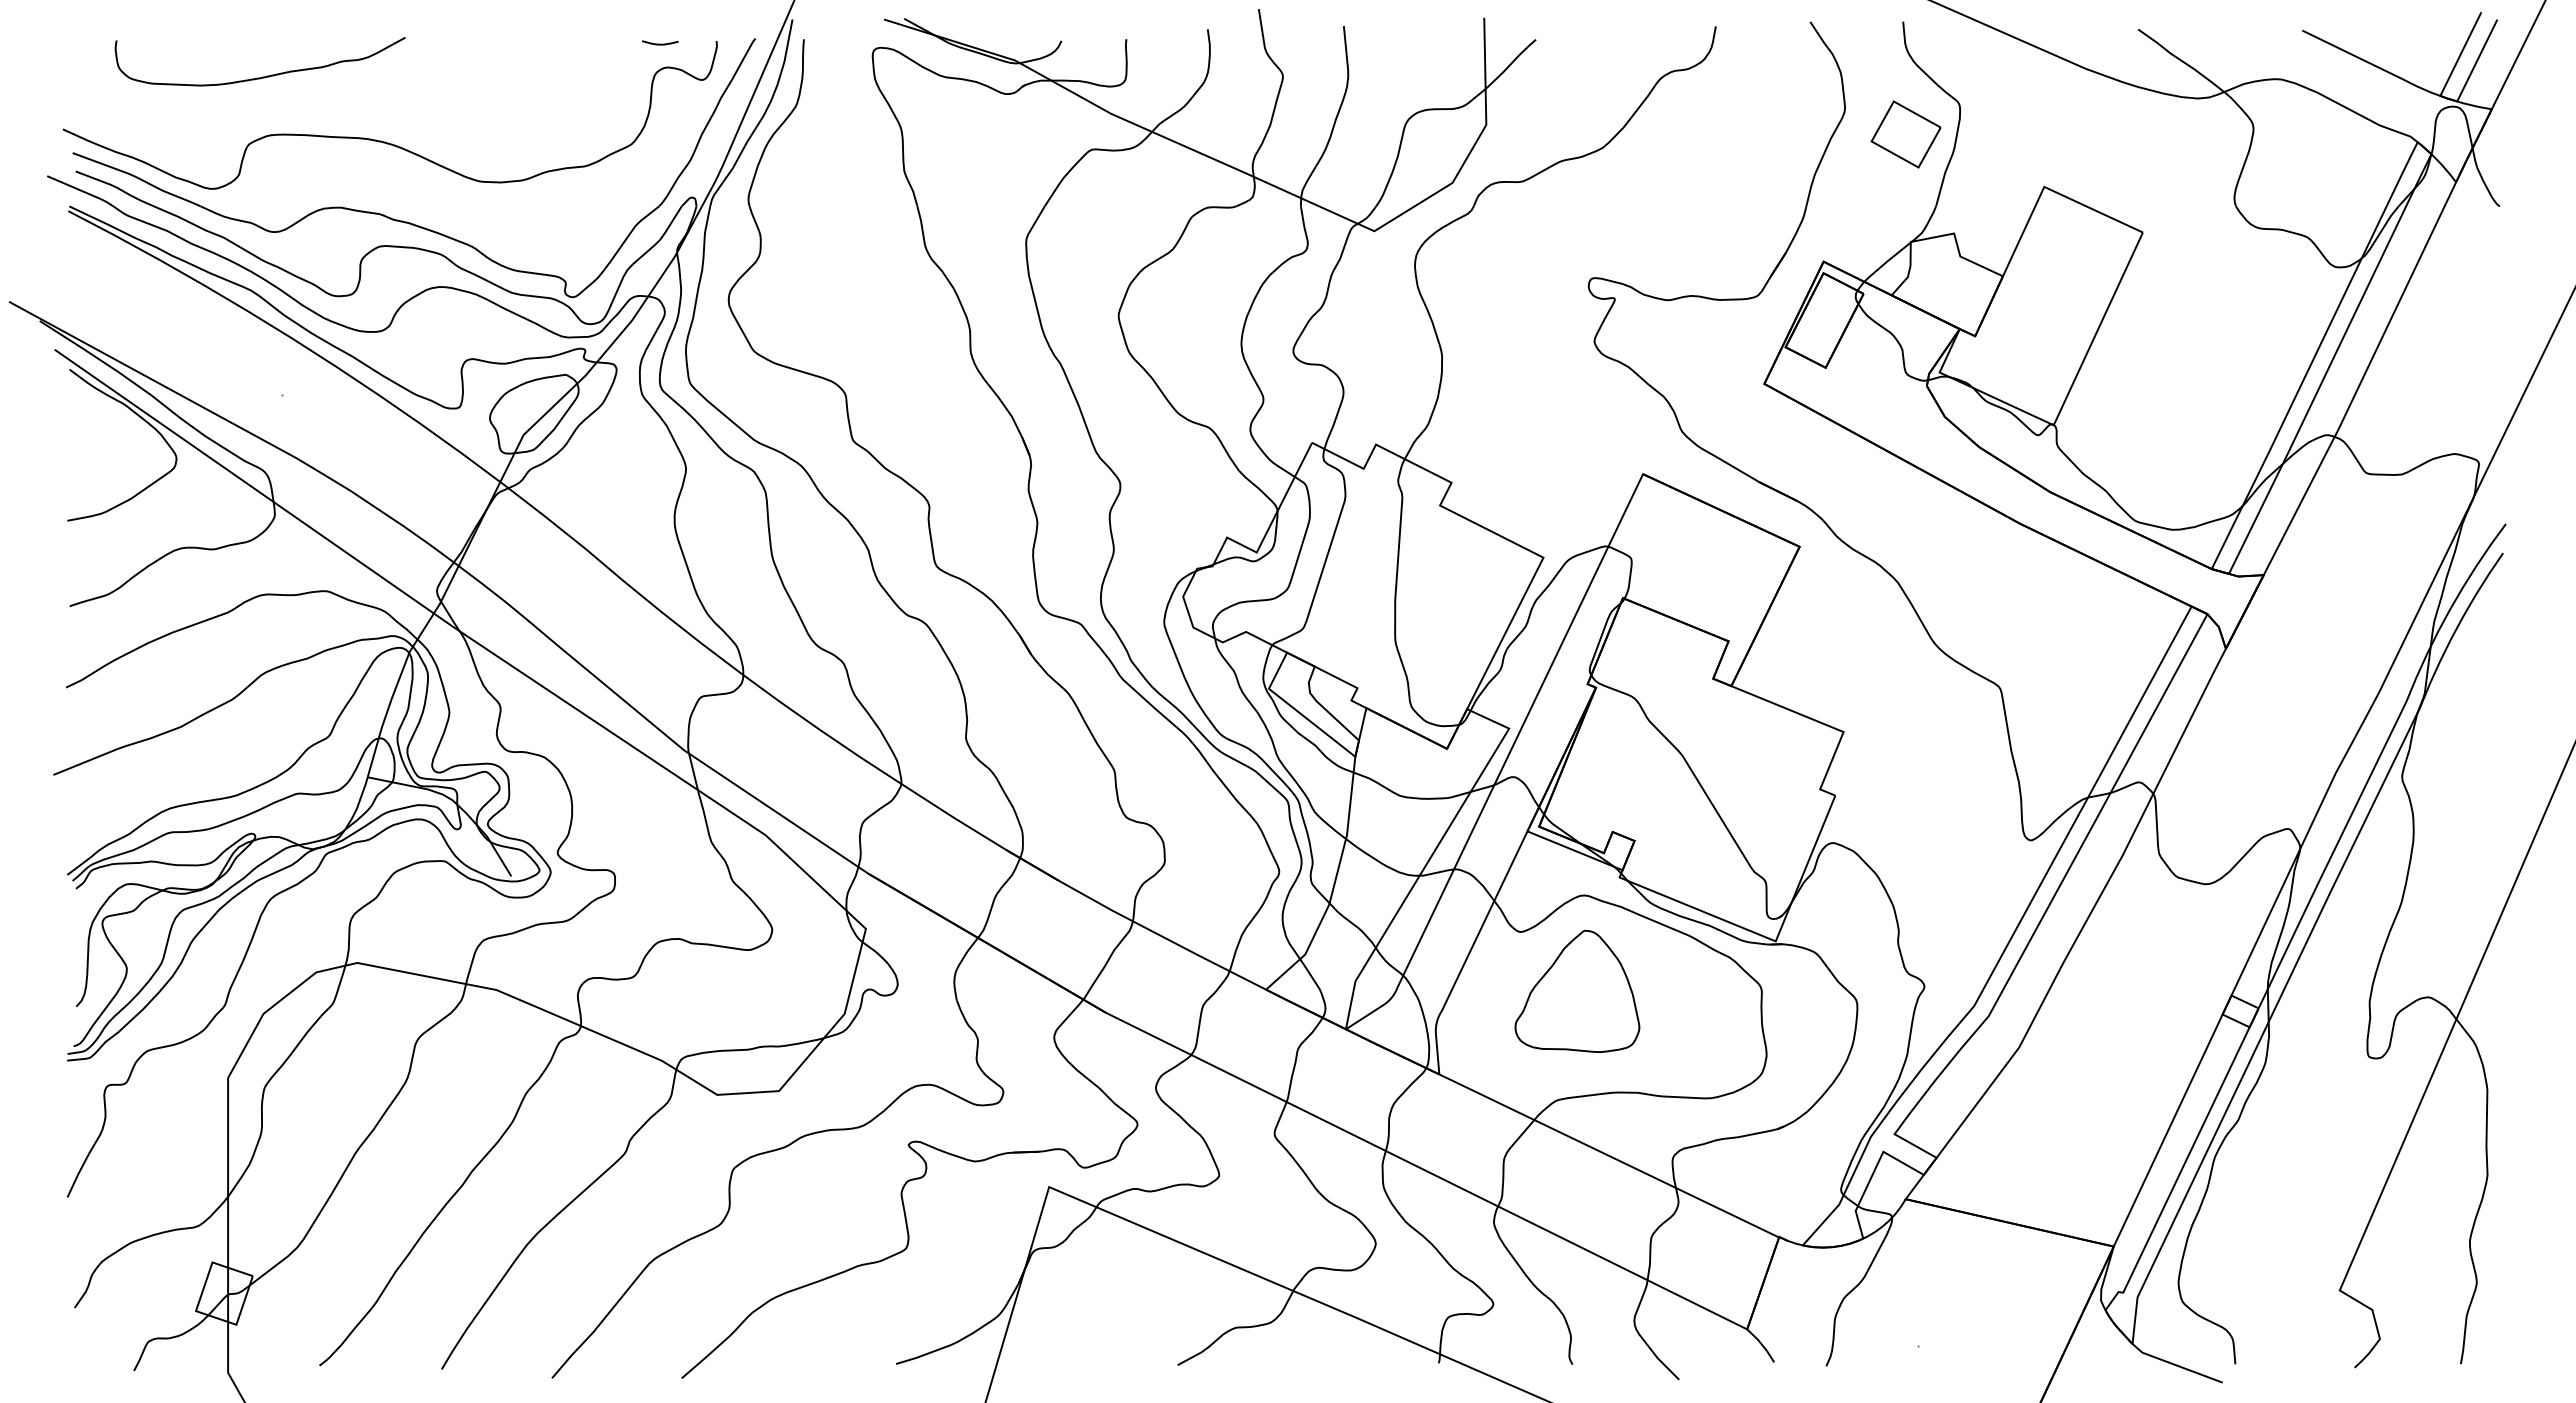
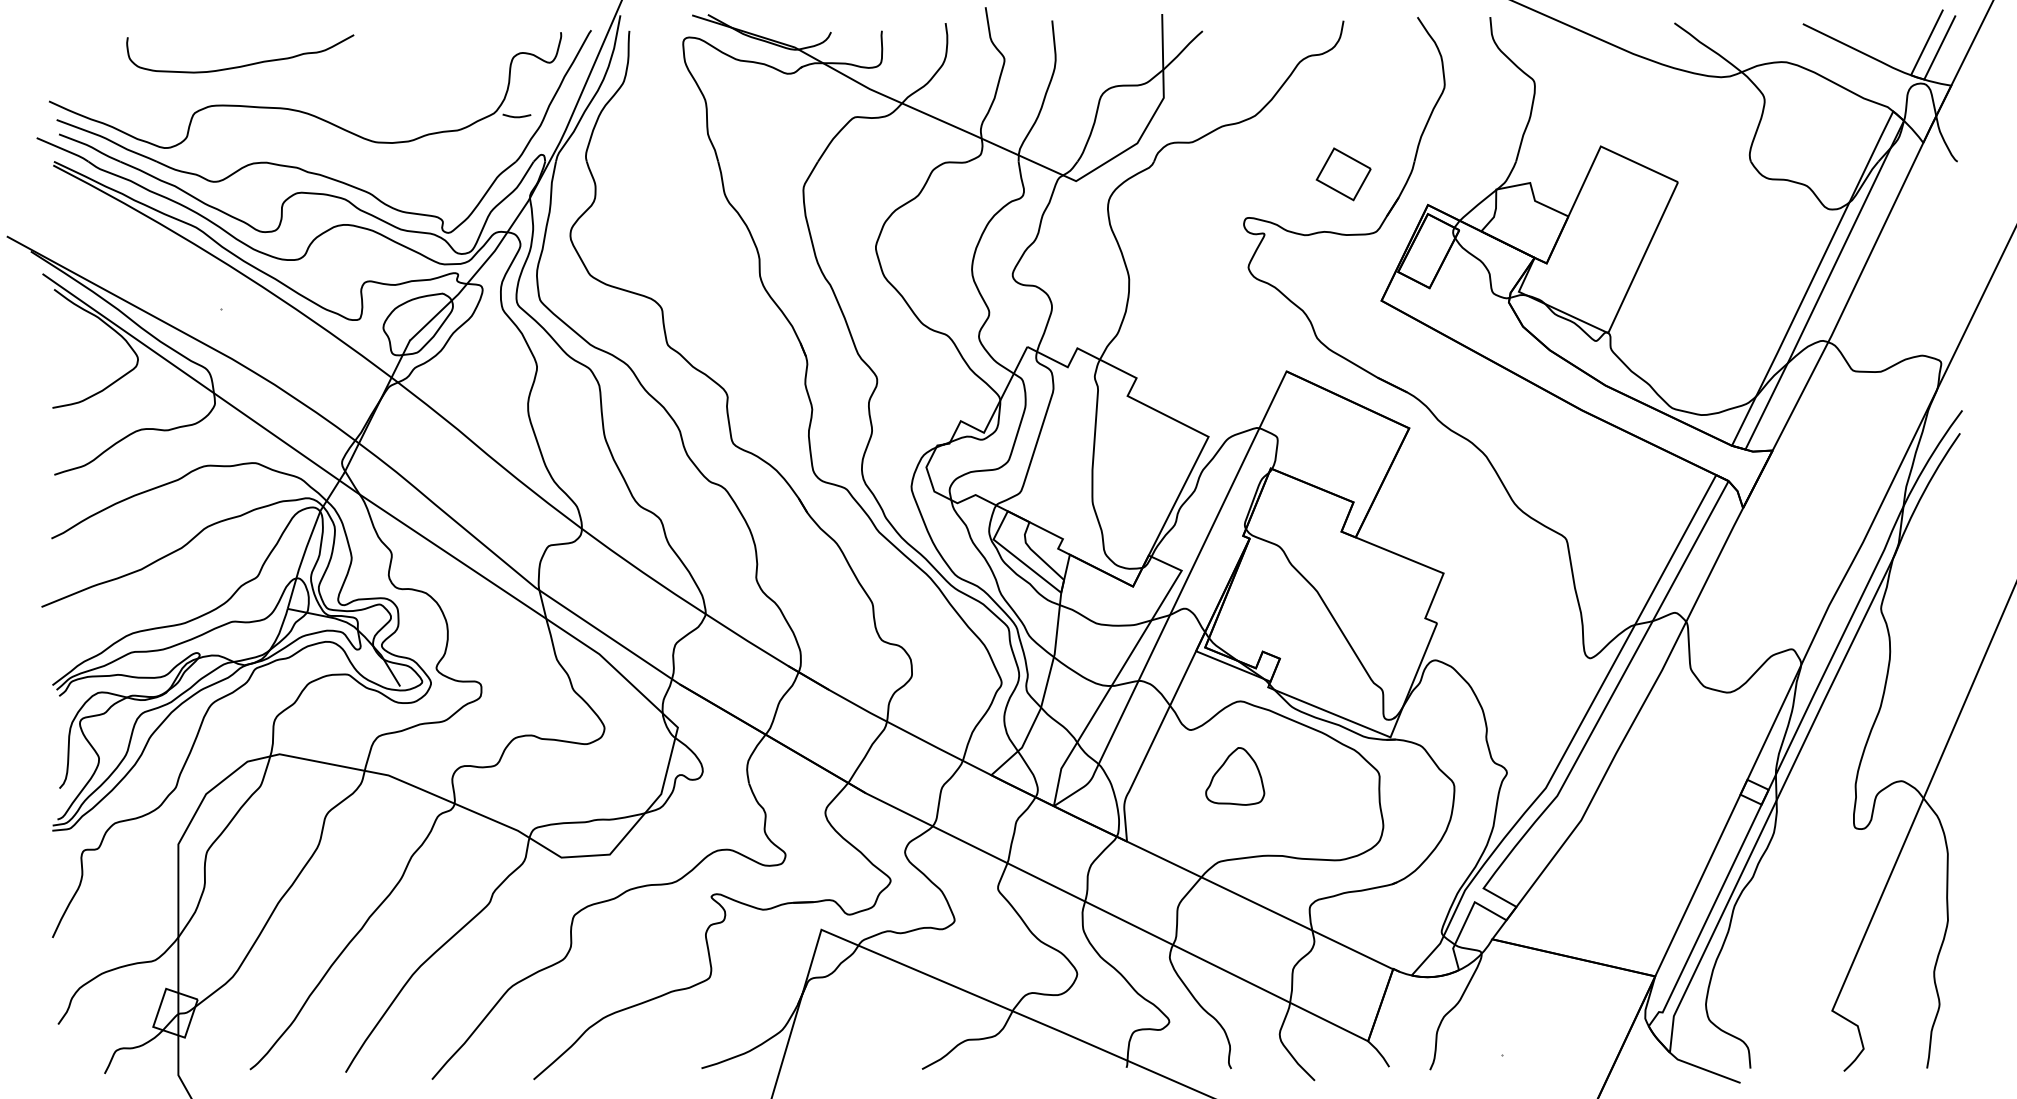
curve: (660, 43) -> (517, 116), moved
curve: (262, 76) -> (242, 65), moved
part: (1905, 134) -> (1343, 174), moved
part: (1577, 990) -> (1235, 775), size x0.6

